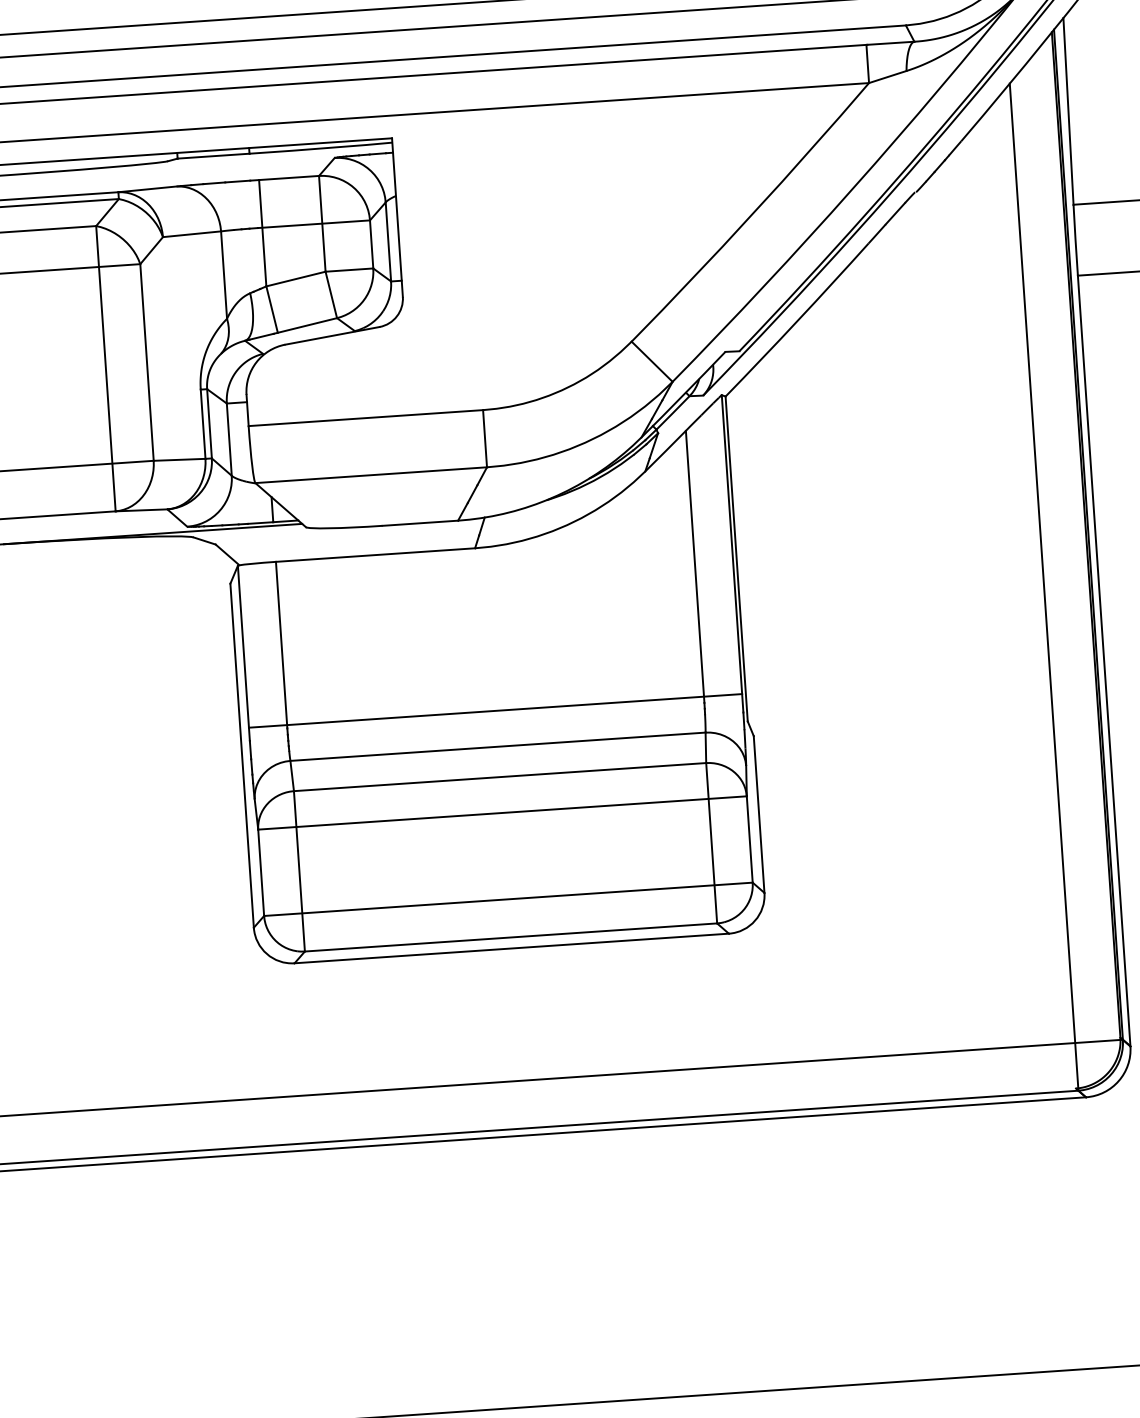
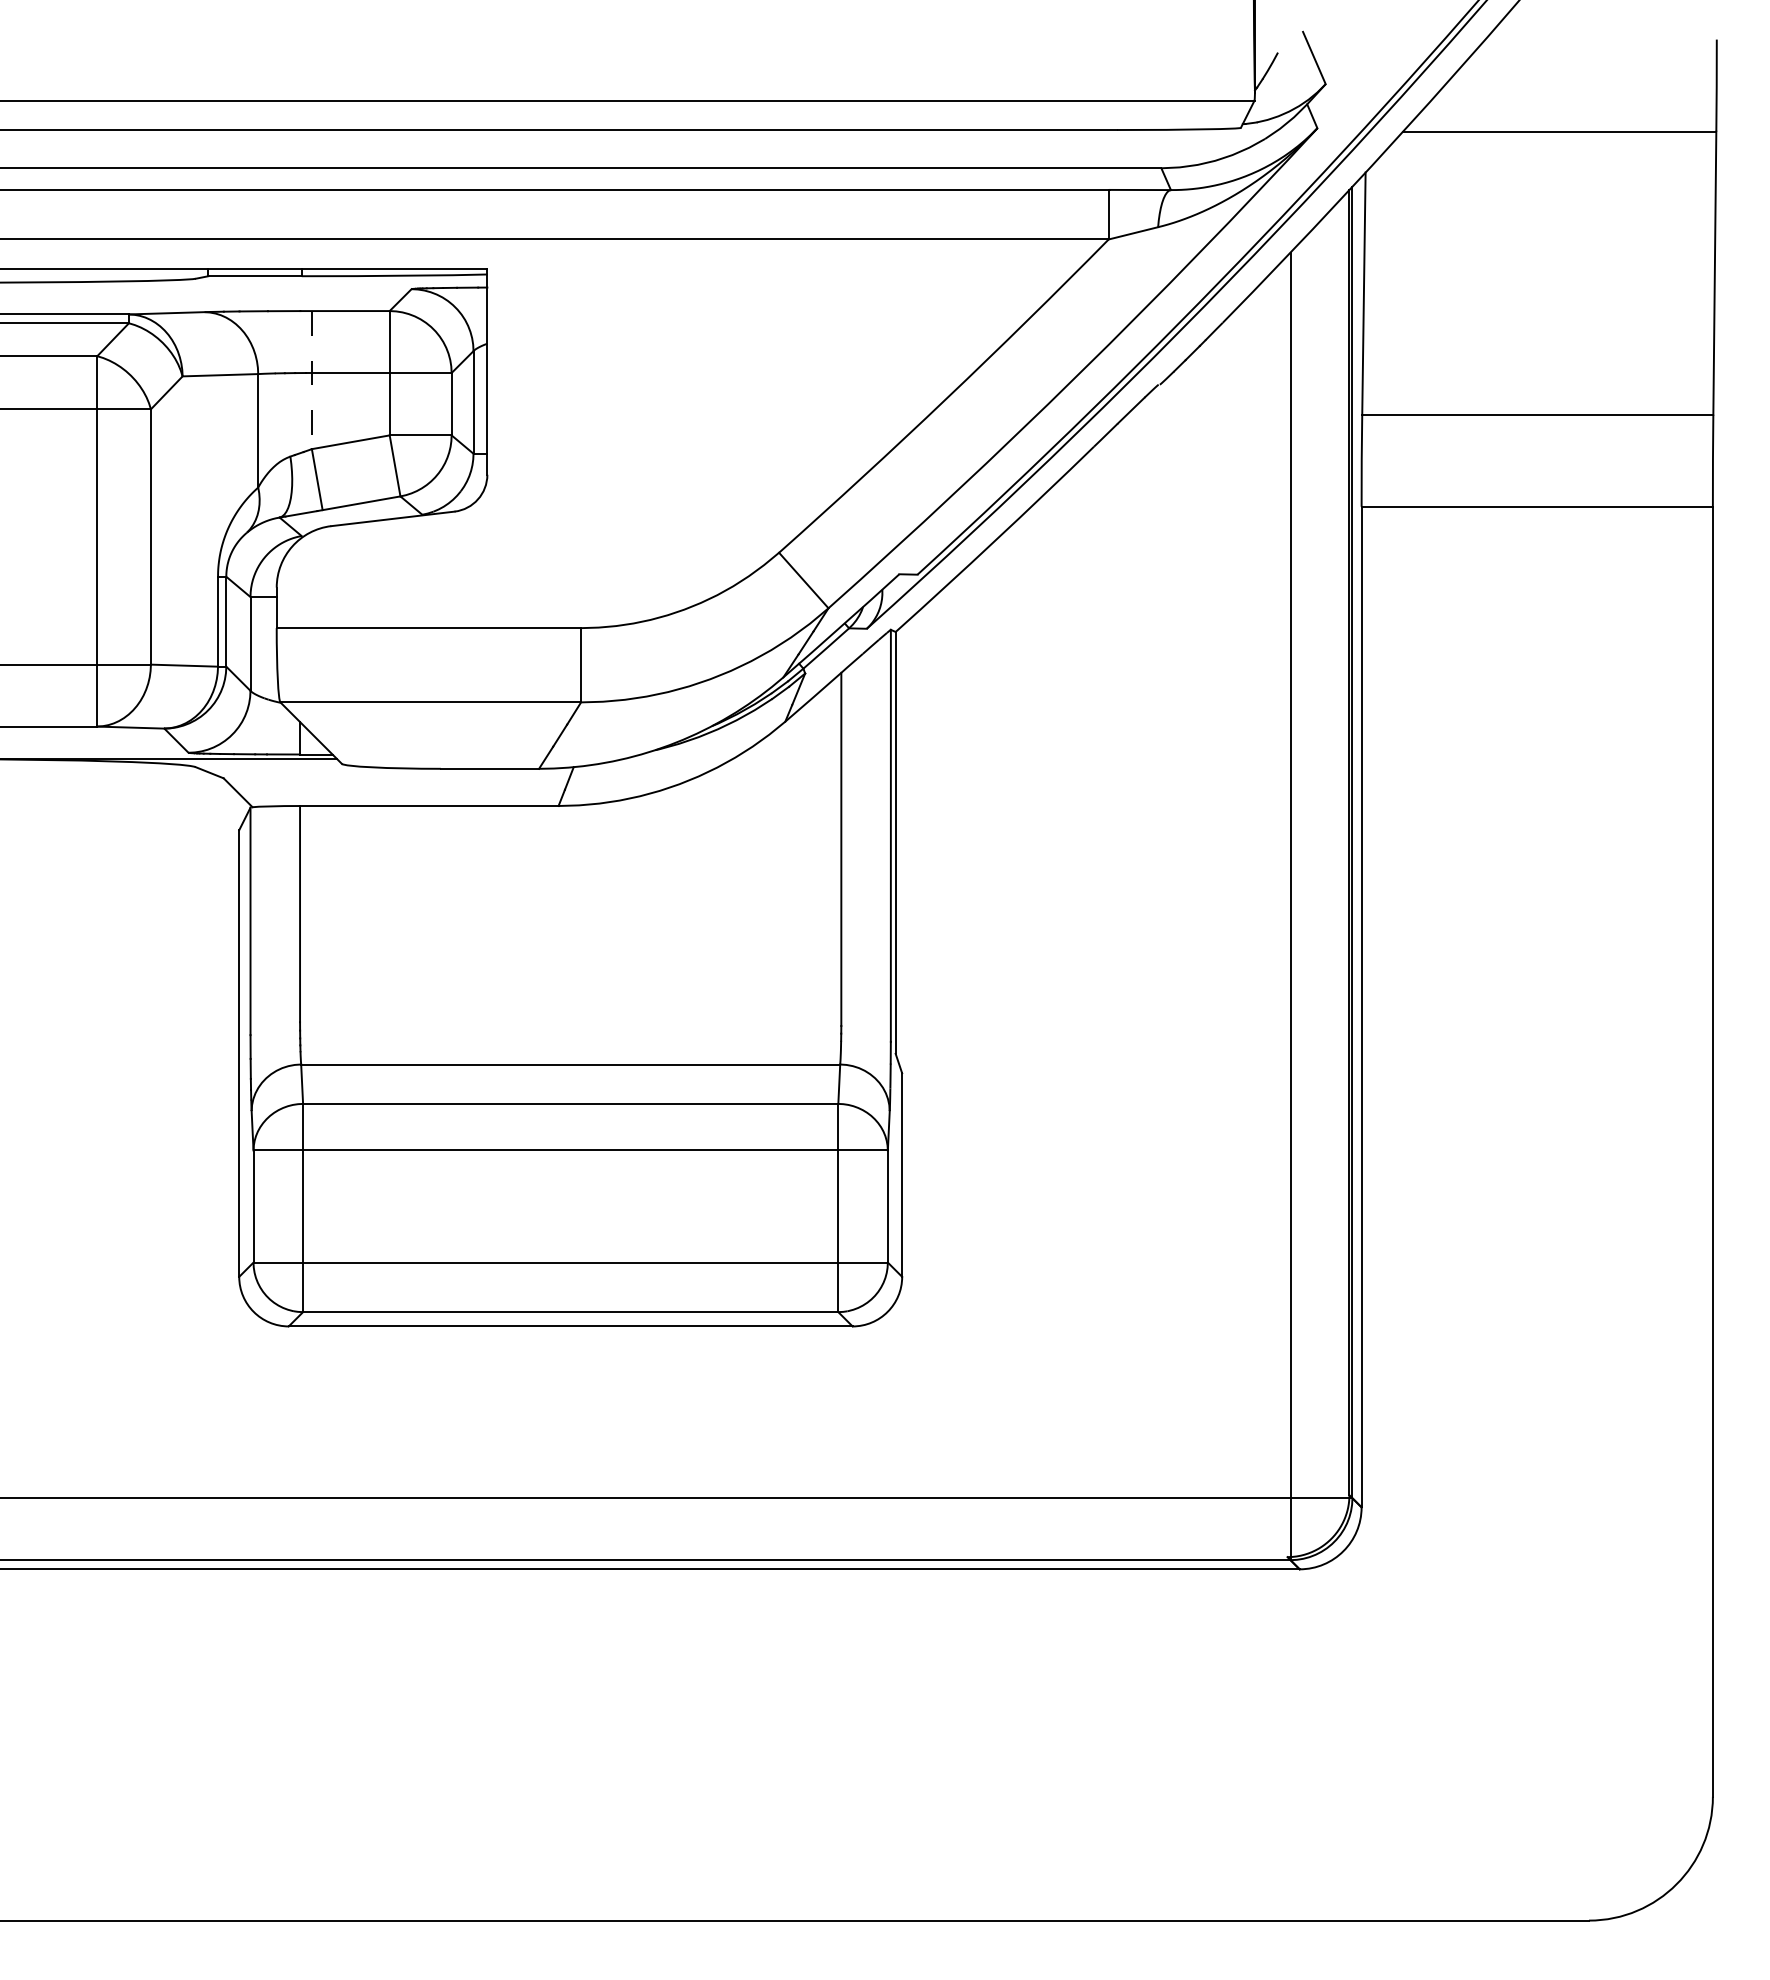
line: (262, 233) -> (311, 380), solid -> dashed
line: (495, 710) -> (570, 1017), removed

